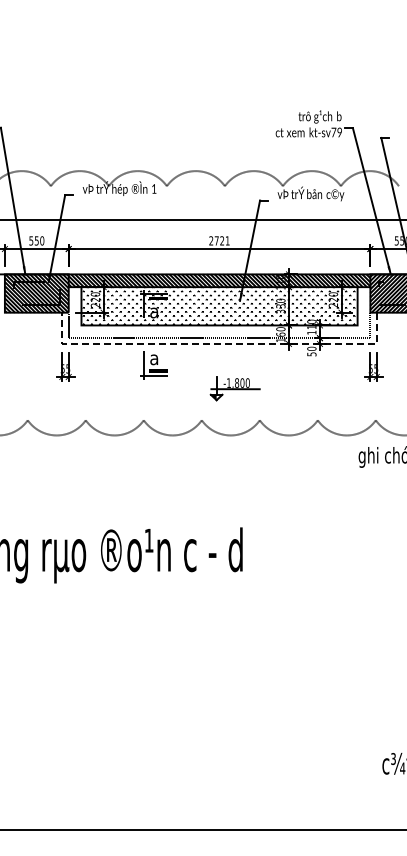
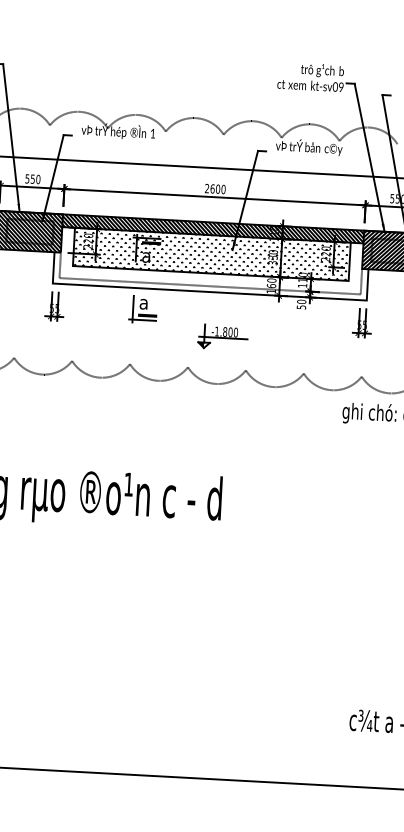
text: (333, 132) -> (335, 87), kt-sv79 -> kt-sv09
text: (221, 240) -> (217, 188), 2721 -> 2600
line: (219, 344) -> (209, 292), dashed -> solid

